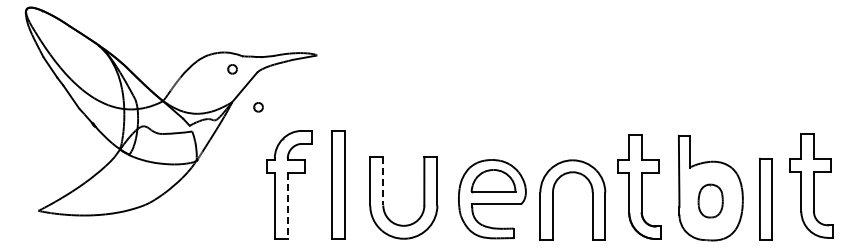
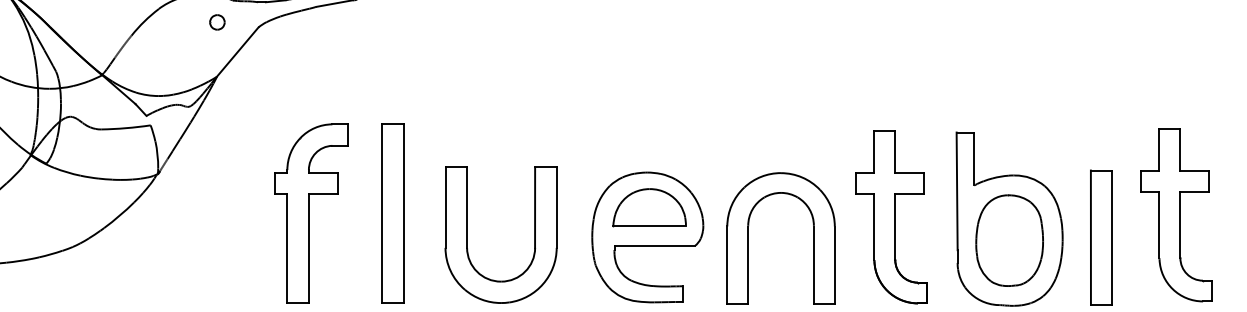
part: (258, 107) -> (260, 85), removed
line: (383, 181) -> (467, 208), dashed -> solid
part: (710, 200) -> (1009, 239), size x1.67
line: (287, 205) -> (308, 247), dashed -> solid

